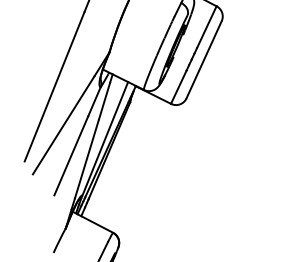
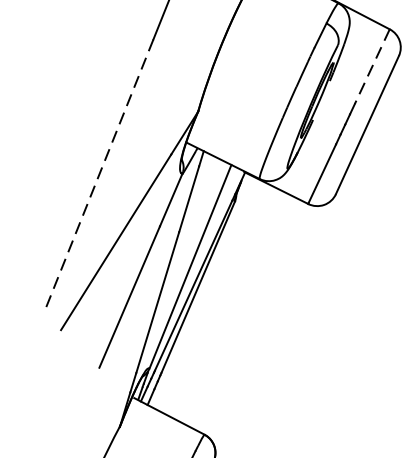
line: (206, 27) -> (371, 67), solid -> dashed
line: (54, 86) -> (99, 172), solid -> dashed

